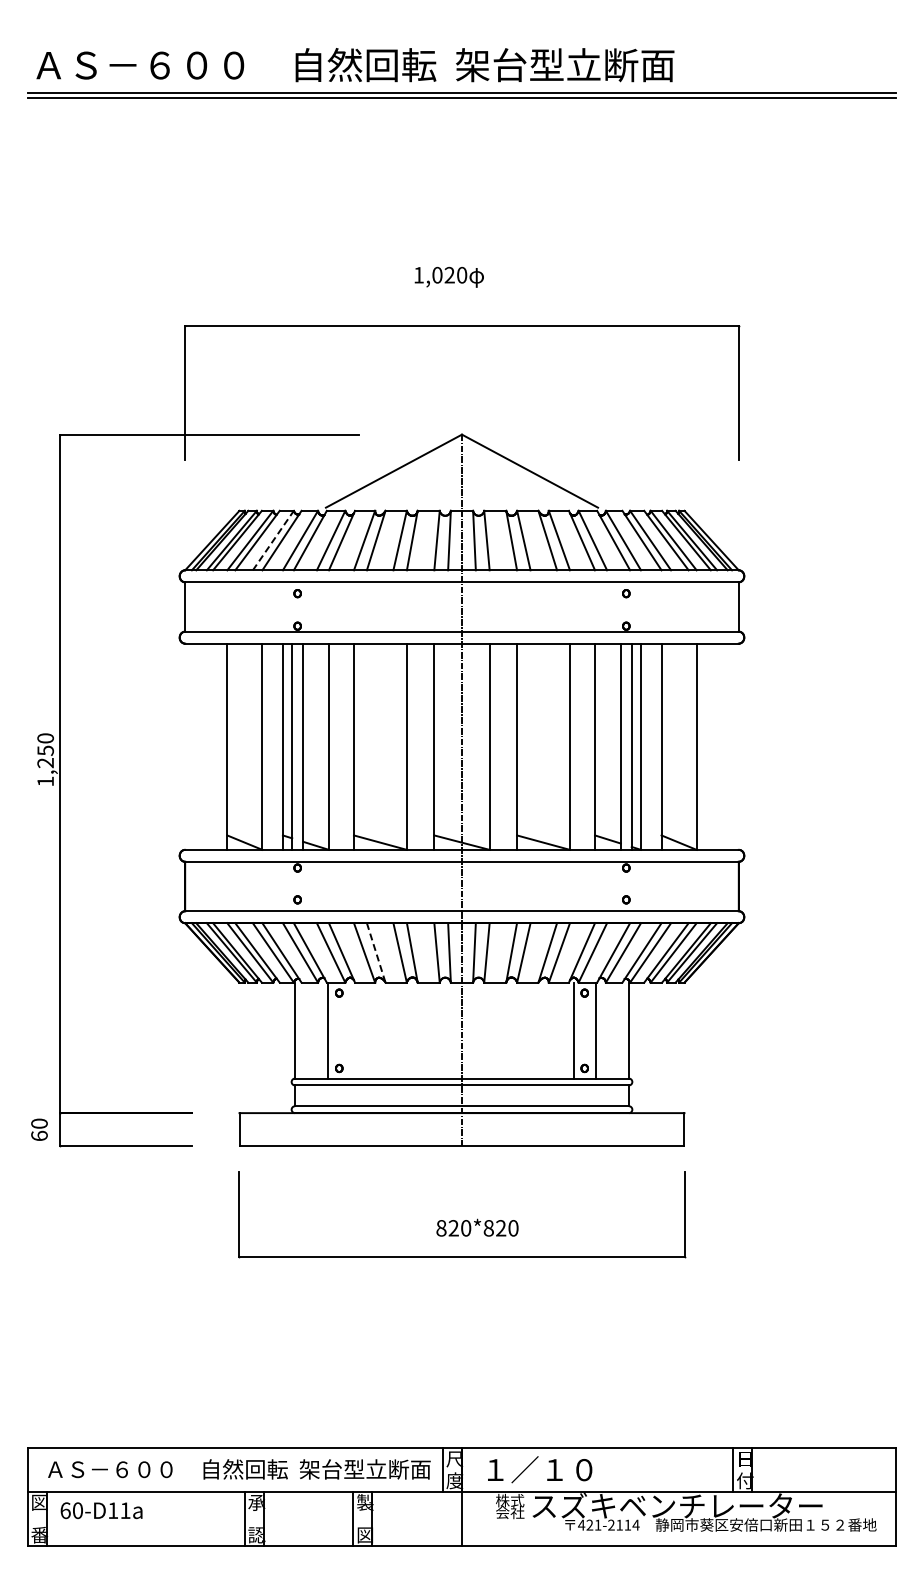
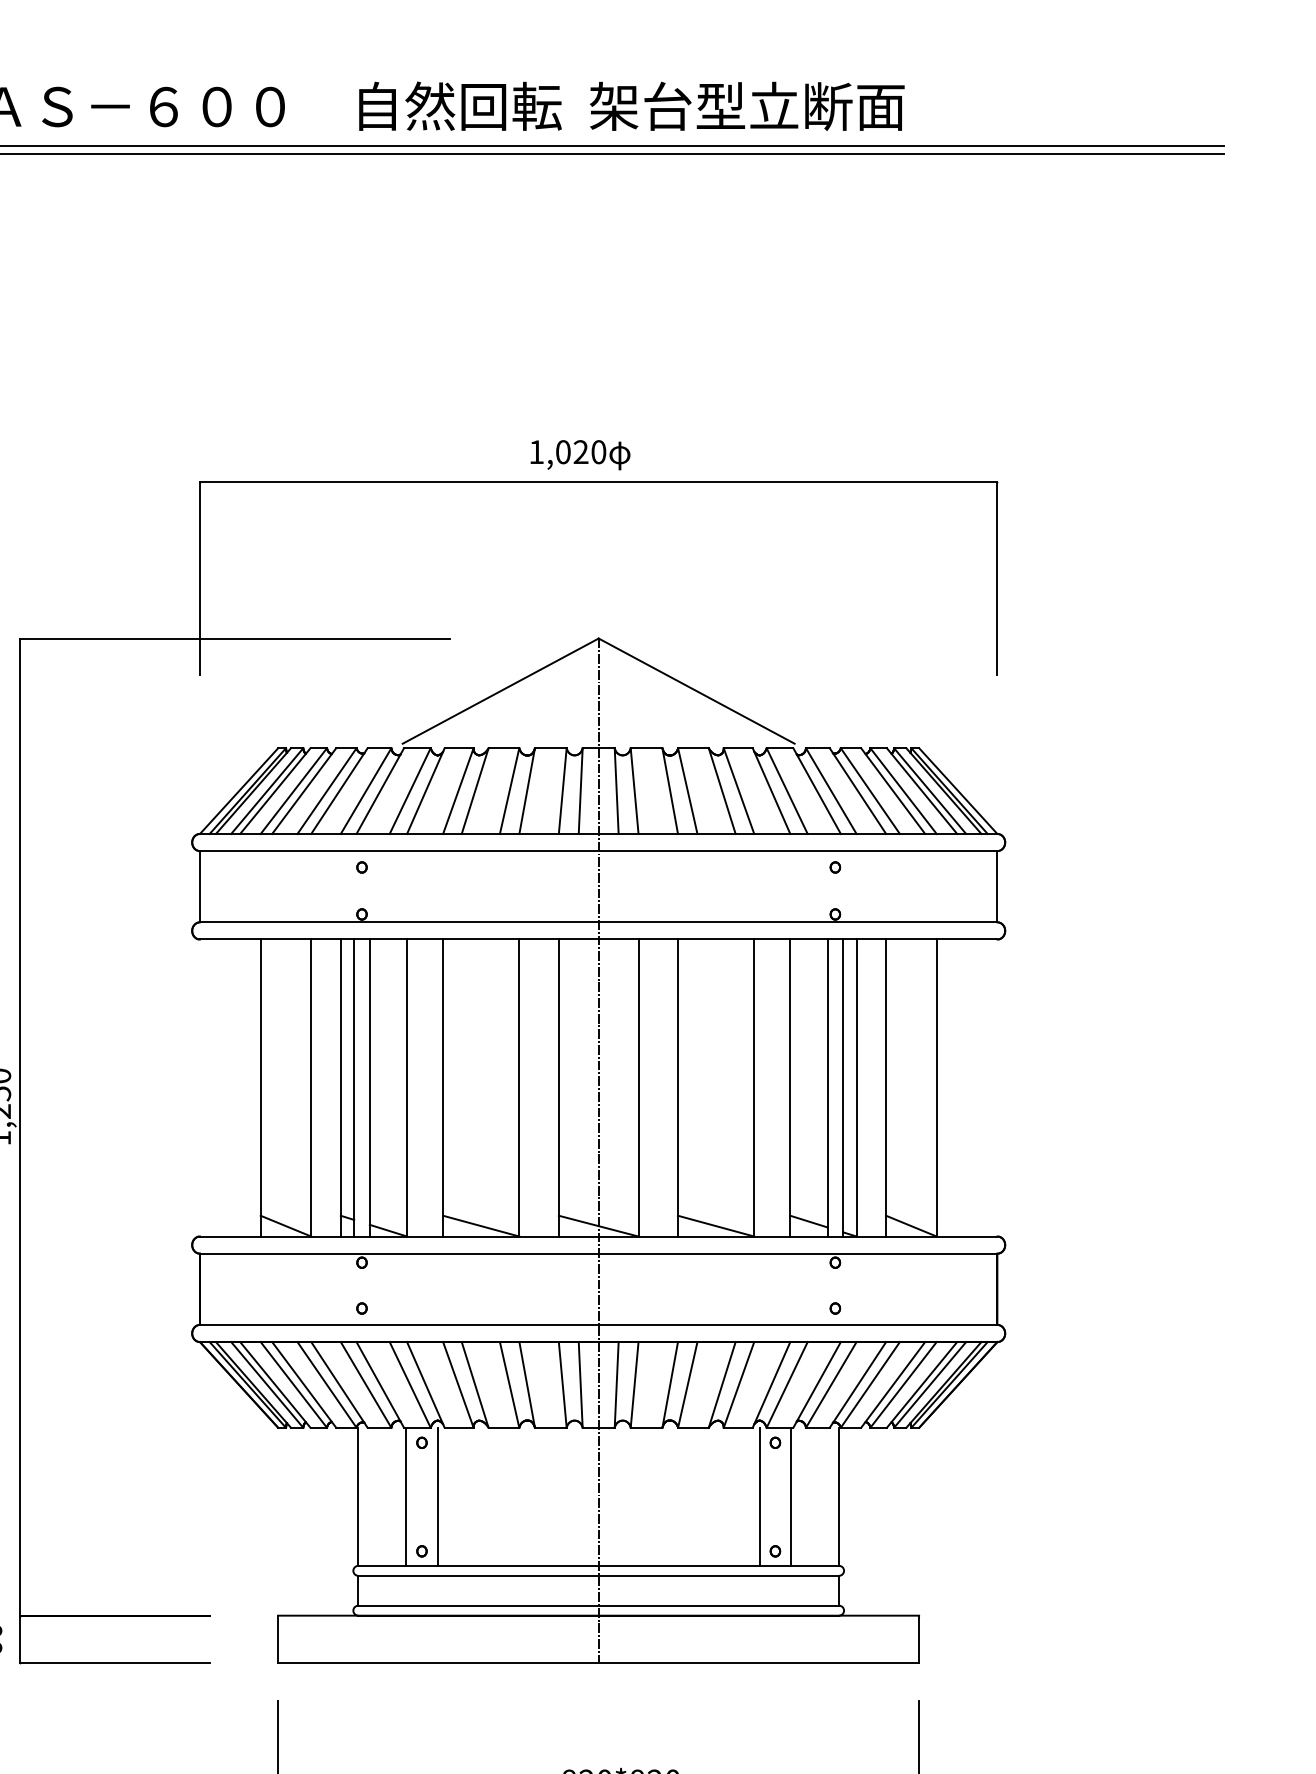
text: (448, 276) -> (579, 453), moved
line: (273, 540) -> (327, 790), dashed -> solid
line: (376, 953) -> (475, 1385), dashed -> solid
line: (350, 1030) -> (438, 1496), added

